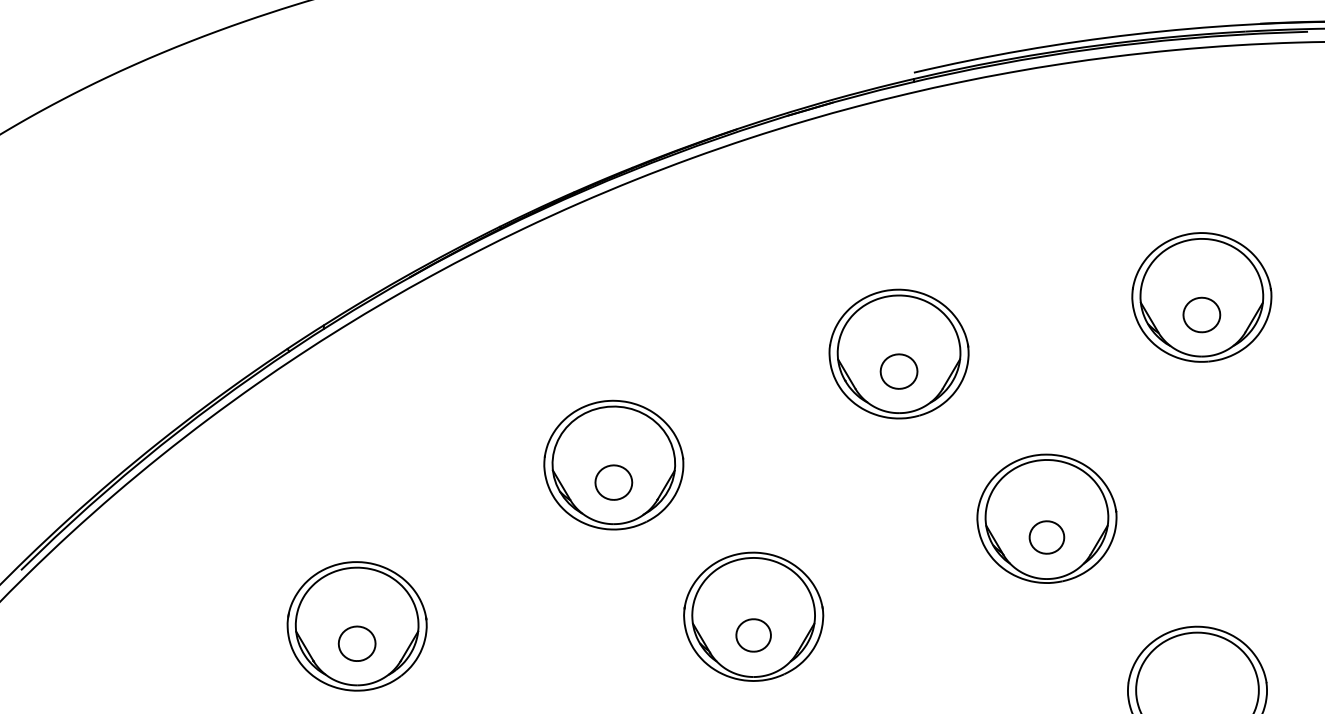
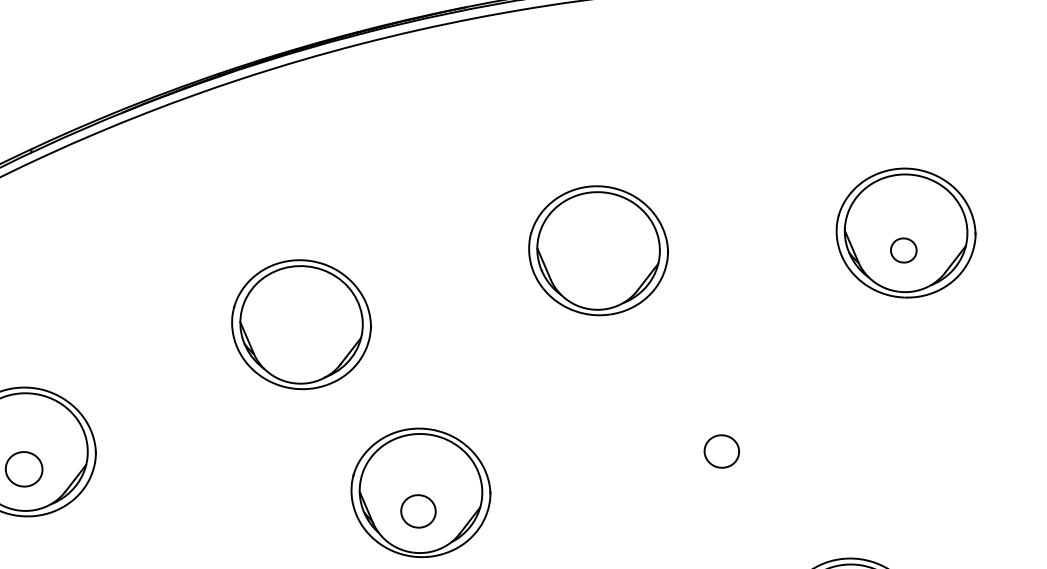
part: (1201, 314) -> (903, 249), size x0.7
part: (898, 371) -> (595, 267), removed
part: (613, 482) -> (298, 341), removed
part: (1046, 518) -> (723, 432), removed

